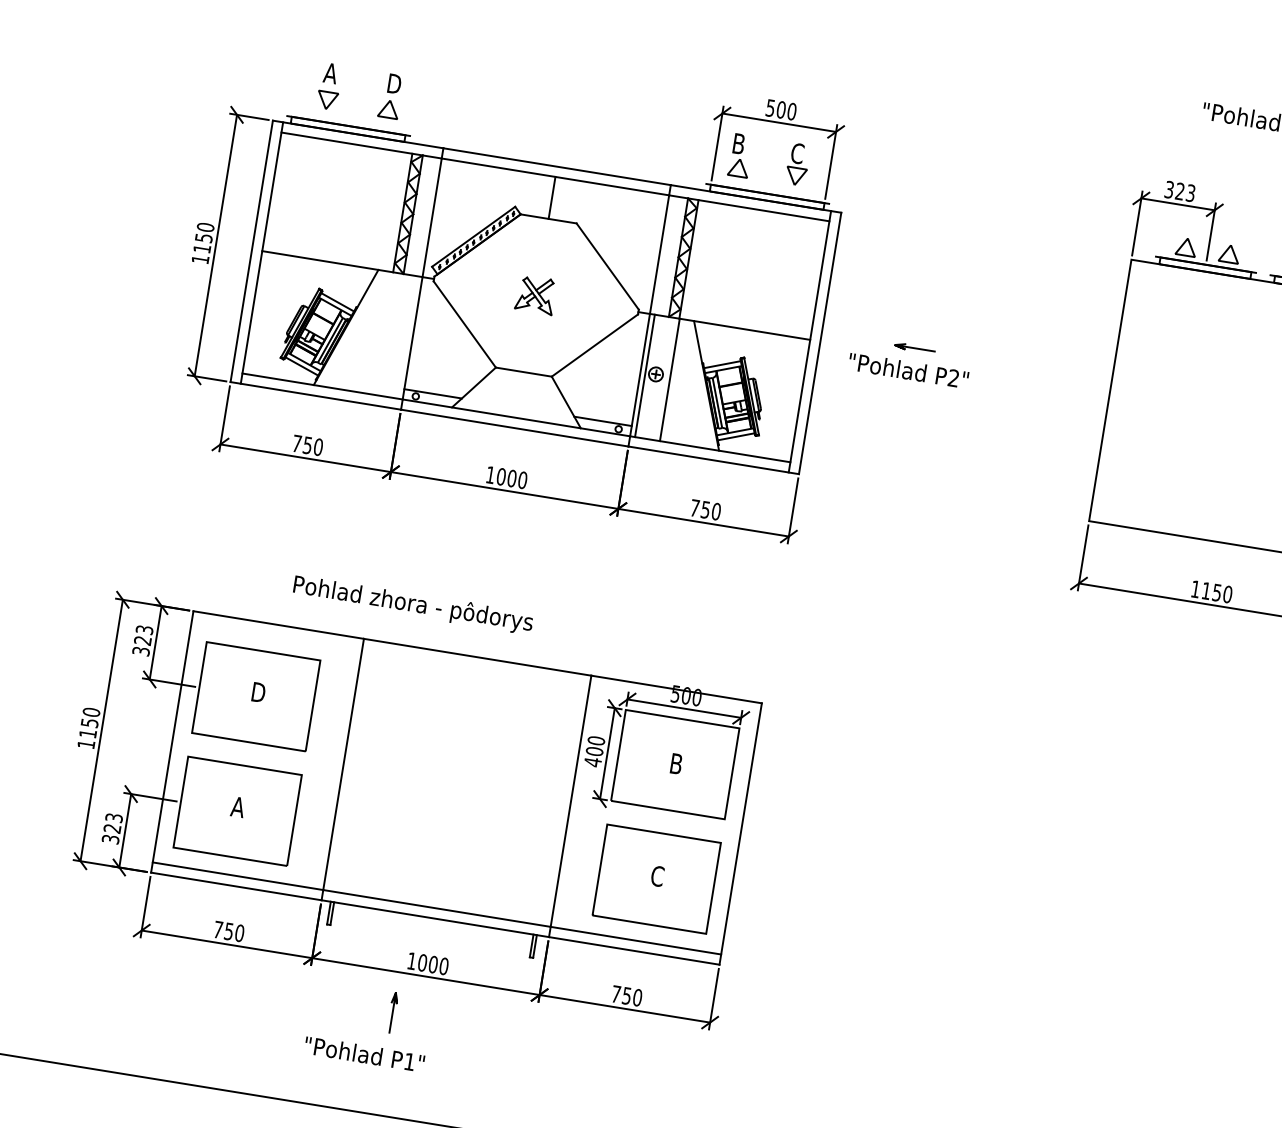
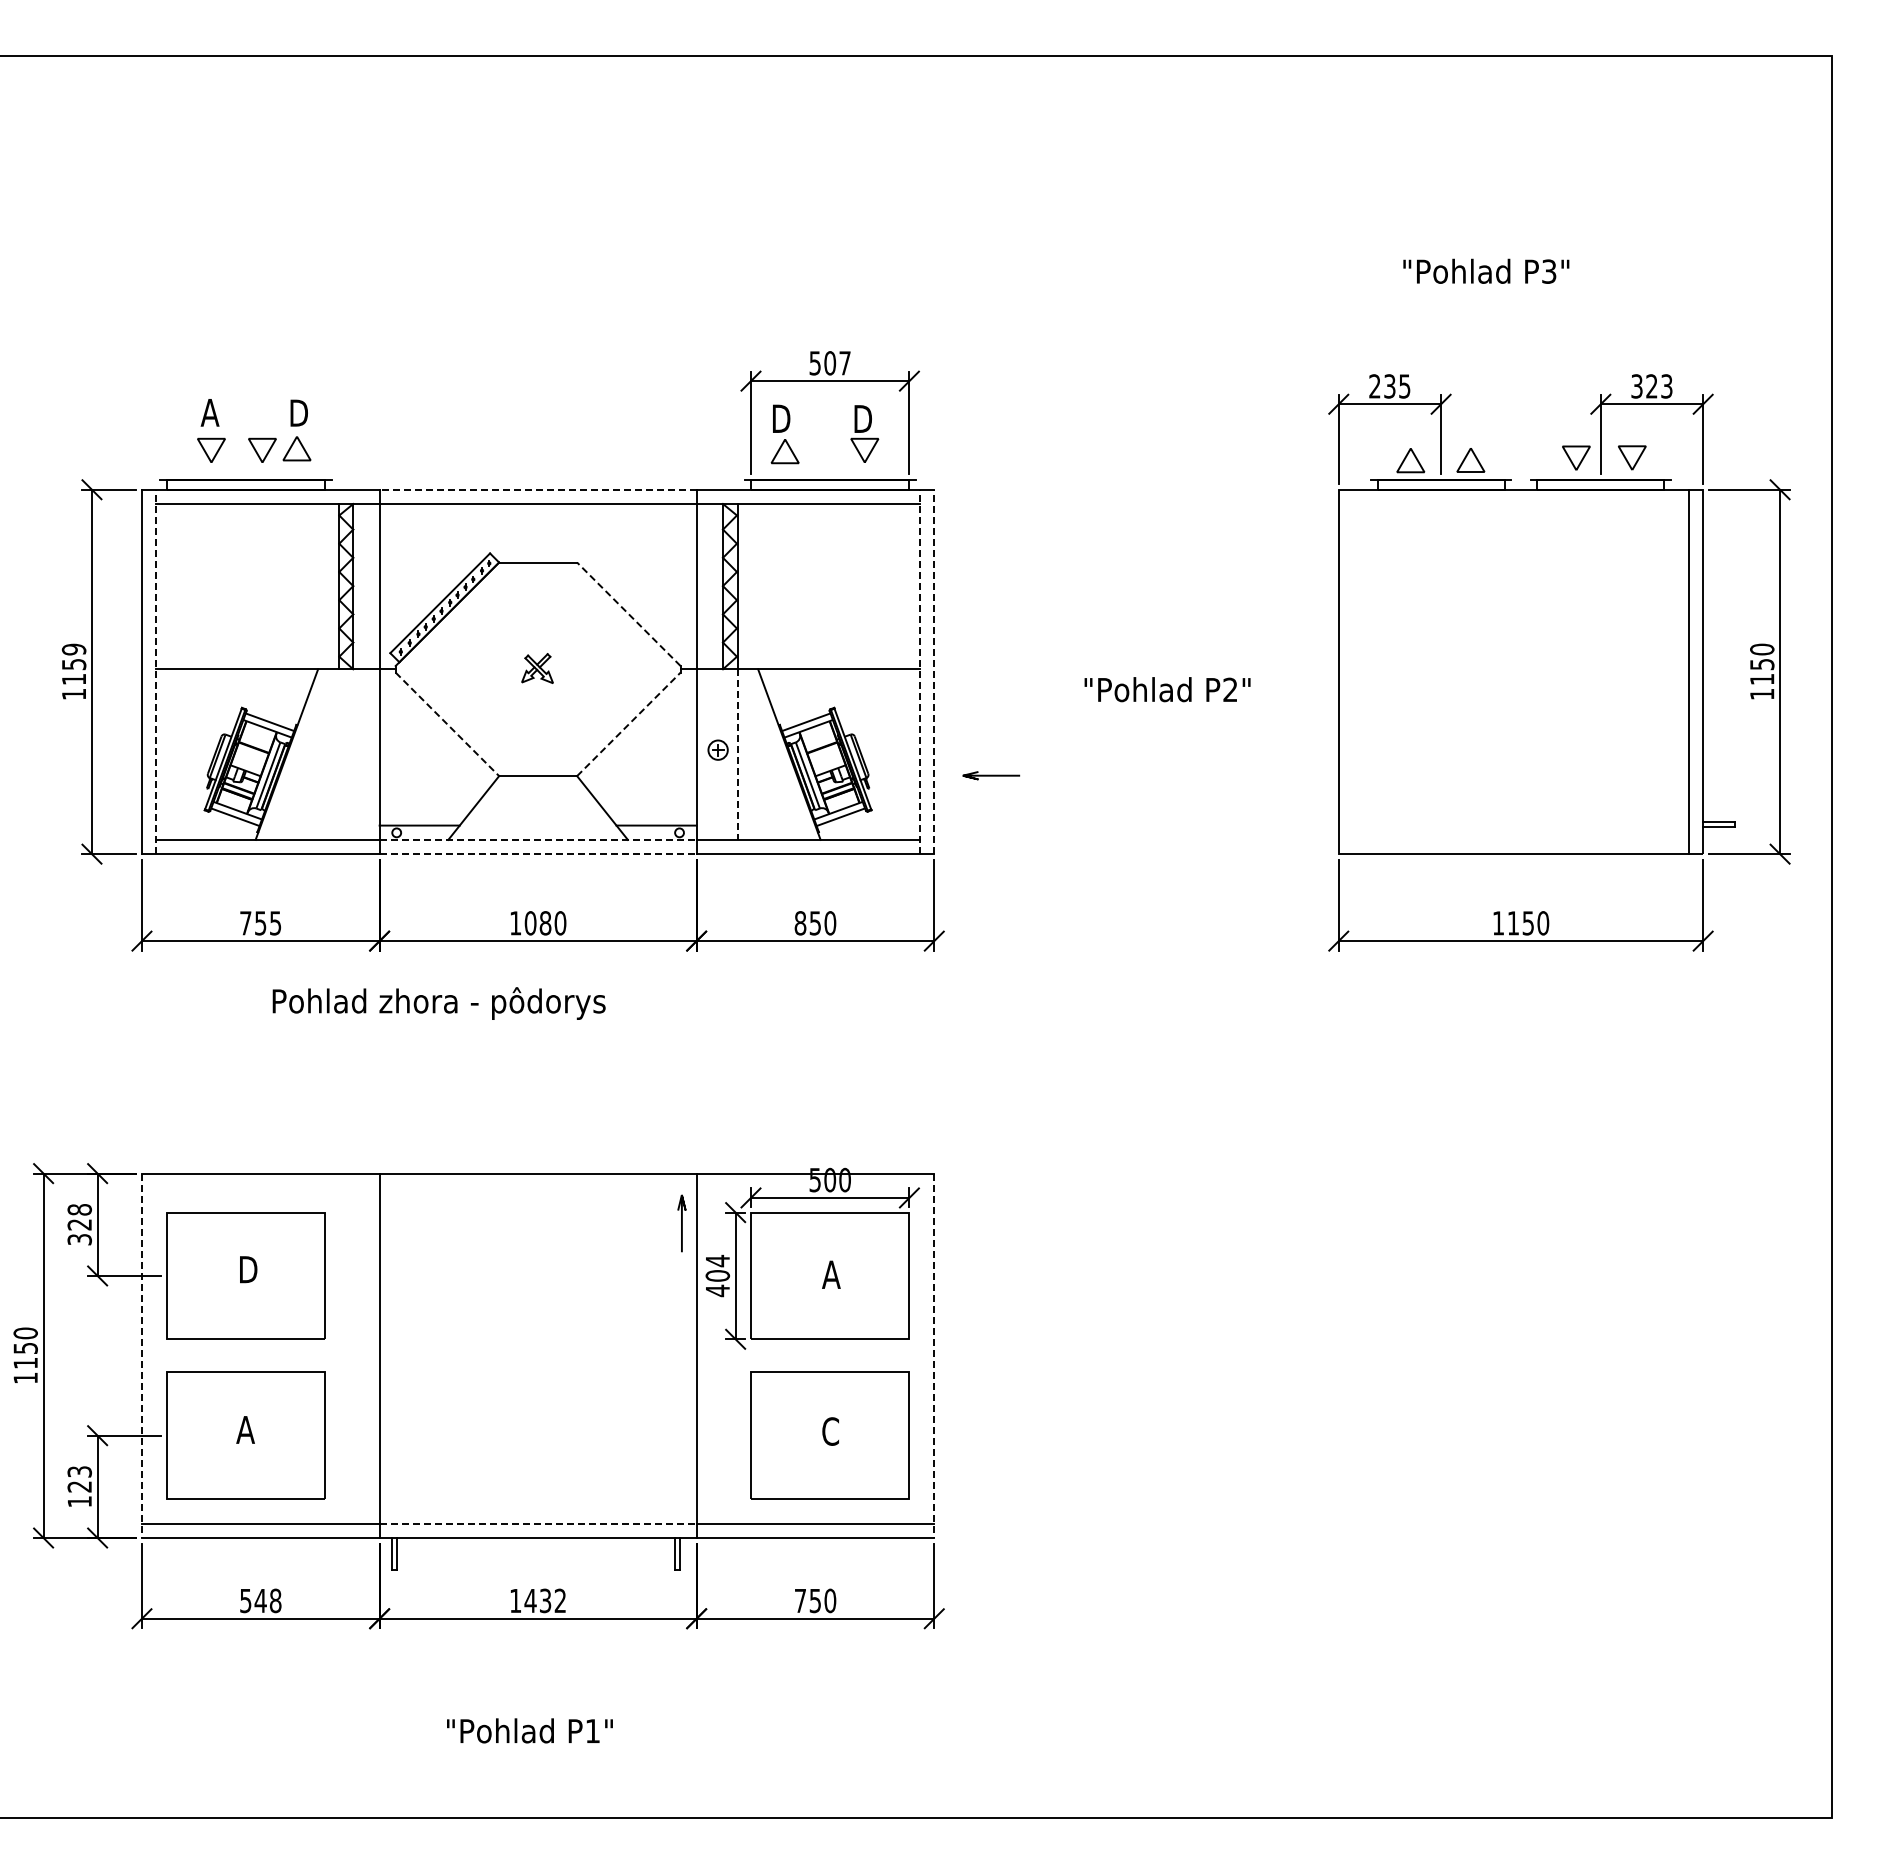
part: (364, 105) -> (262, 449), added
text: (791, 111) -> (844, 363), 500 -> 507
text: (740, 143) -> (782, 418), B -> D
text: (798, 153) -> (862, 418), C -> D
line: (557, 166) -> (538, 489), solid -> dashed
text: (1179, 191) -> (1389, 386), 323 -> 235
line: (552, 198) -> (538, 533), removed
text: (205, 227) -> (74, 649), 1150 -> 1159
line: (262, 252) -> (156, 671), solid -> dashed
line: (607, 265) -> (628, 613), solid -> dashed
part: (535, 294) -> (537, 668), size x0.6
line: (464, 324) -> (447, 724), solid -> dashed
line: (810, 341) -> (920, 671), solid -> dashed
line: (820, 343) -> (934, 671), solid -> dashed
line: (595, 345) -> (629, 724), solid -> dashed
line: (915, 348) -> (991, 775), moved
text: (908, 370) -> (1167, 689), moved
line: (644, 375) -> (703, 754), removed
line: (669, 380) -> (738, 755), solid -> dashed
line: (516, 417) -> (538, 839), solid -> dashed
line: (514, 428) -> (538, 854), solid -> dashed
text: (318, 447) -> (275, 923), 750 -> 755
text: (512, 478) -> (545, 923), 1000 -> 1080
text: (694, 508) -> (800, 923), 750 -> 850
text: (412, 604) -> (438, 1003), moved
text: (144, 629) -> (79, 1209), 323 -> 328
text: (596, 740) -> (717, 1260), 400 -> 404
line: (171, 742) -> (141, 1356), solid -> dashed
text: (676, 763) -> (831, 1274), B -> A
line: (740, 834) -> (934, 1356), solid -> dashed
text: (110, 839) -> (79, 1501), 323 -> 123
line: (437, 908) -> (538, 1523), solid -> dashed
text: (228, 931) -> (260, 1601), 750 -> 548
text: (433, 964) -> (545, 1600), 1000 -> 1432
line: (392, 1012) -> (681, 1223), moved
text: (364, 1054) -> (529, 1730), moved

